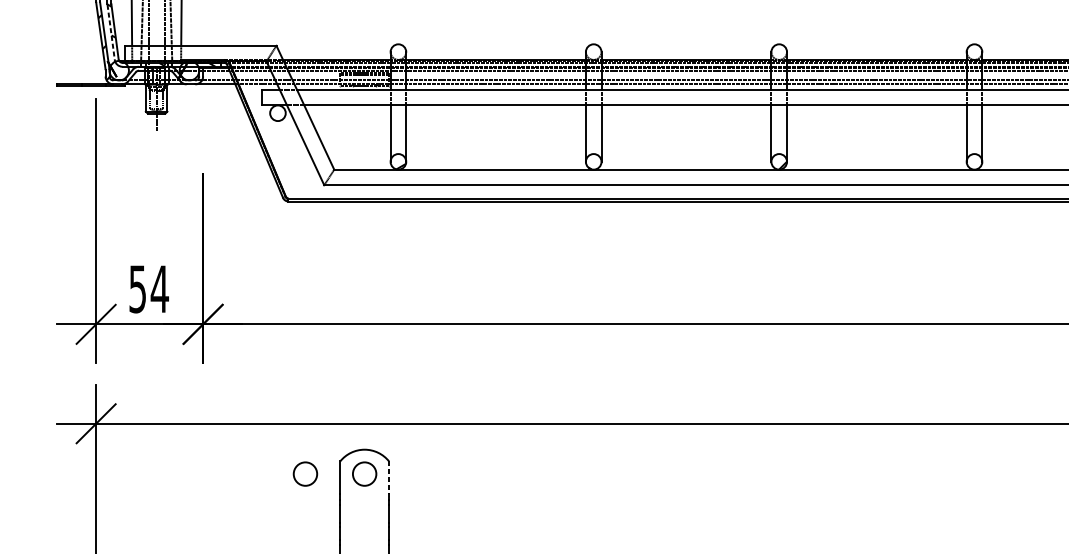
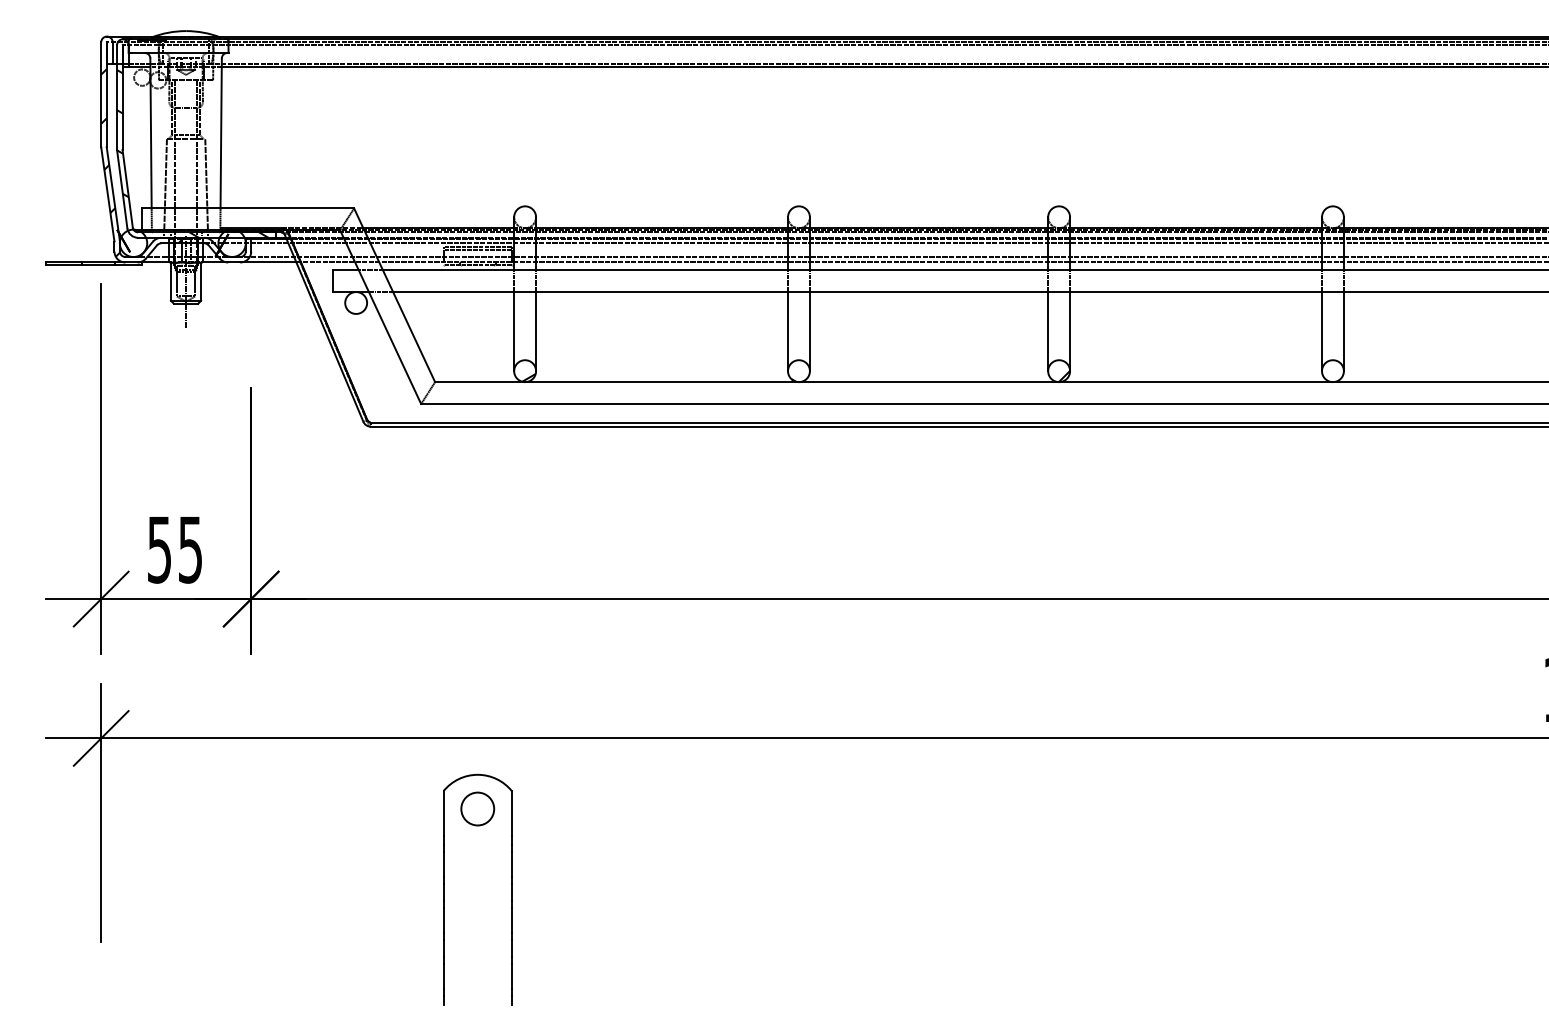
line: (111, 32) -> (122, 189), dashed -> solid
text: (159, 289) -> (190, 550), 54 -> 55
circle: (305, 473) -> (394, 808), removed
line: (388, 477) -> (511, 813), dashed -> solid

